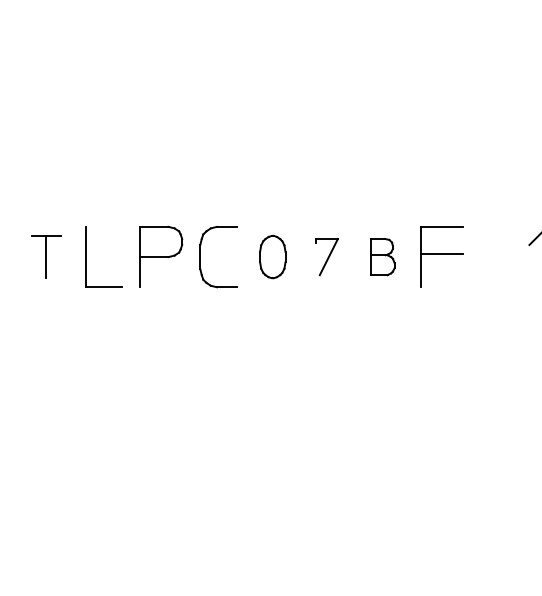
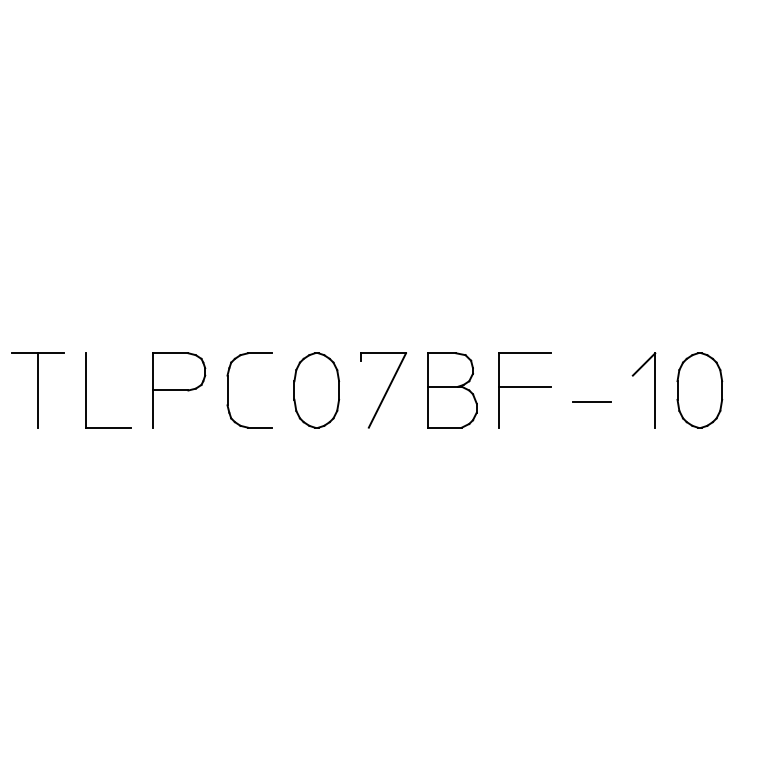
part: (46, 257) -> (37, 390), size x1.43
part: (272, 257) -> (316, 390), size x1.43
part: (326, 257) -> (383, 390), size x1.67
part: (382, 257) -> (452, 390), size x1.67
line: (495, 266) -> (591, 401), added

